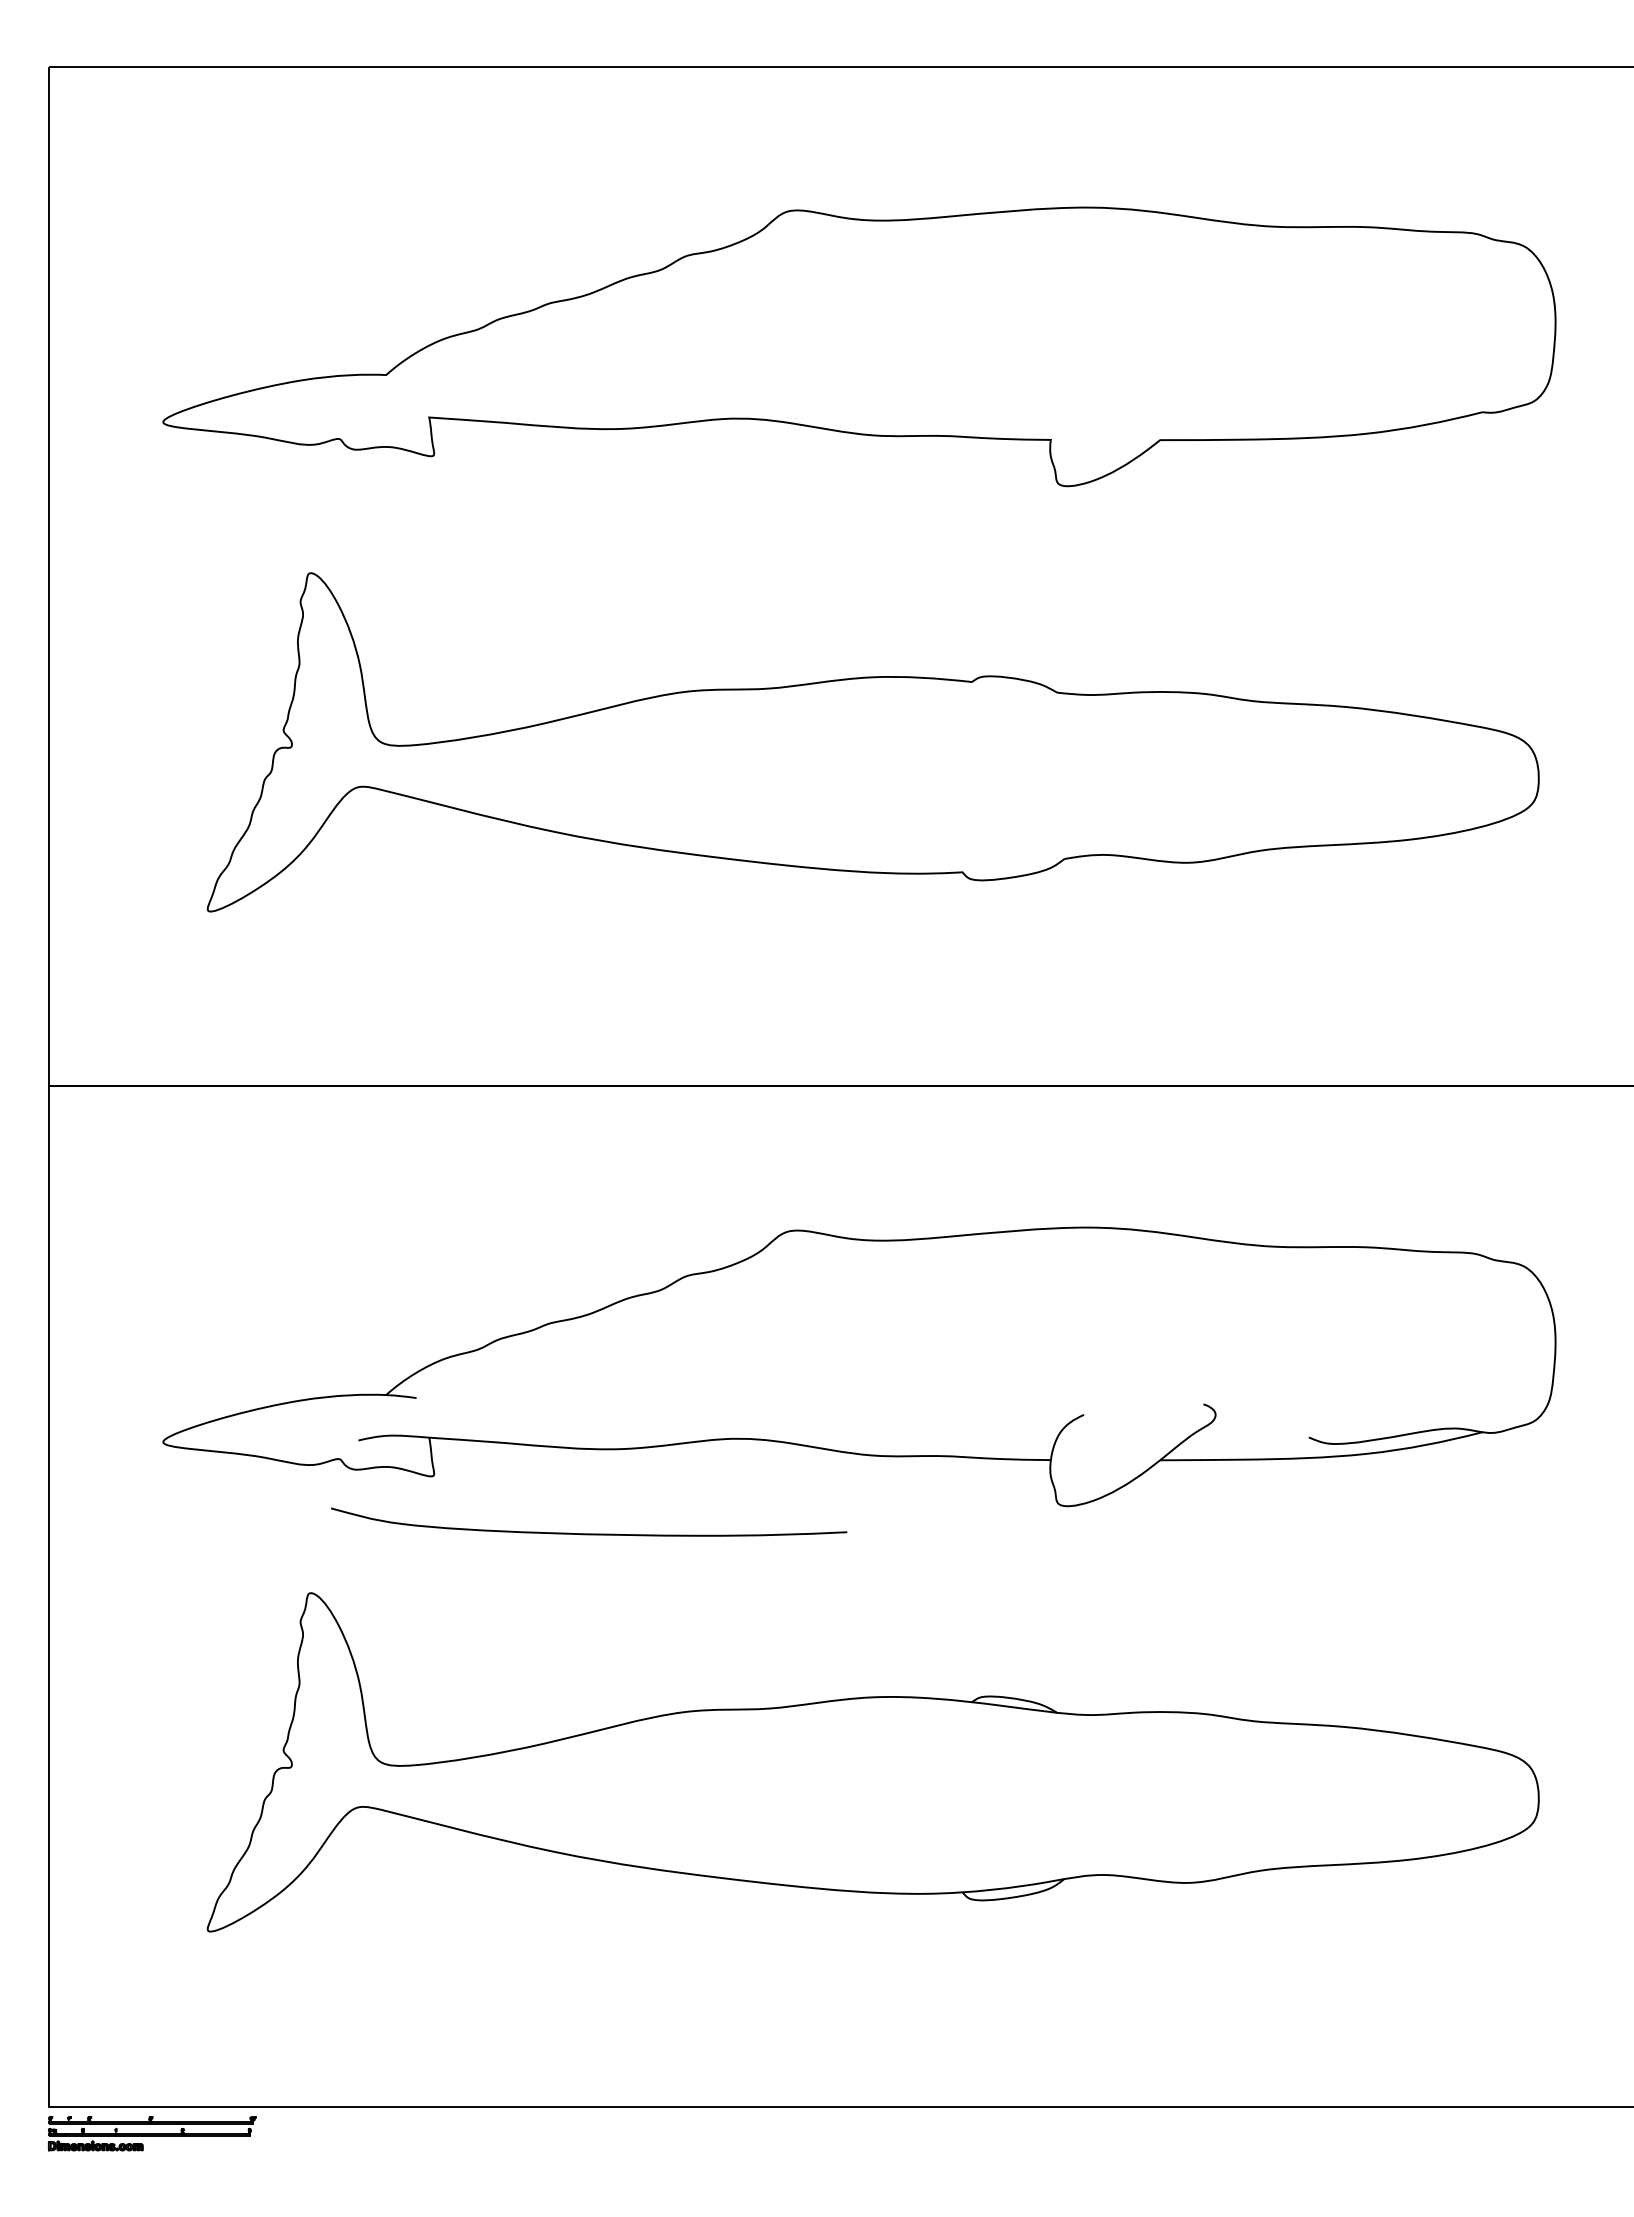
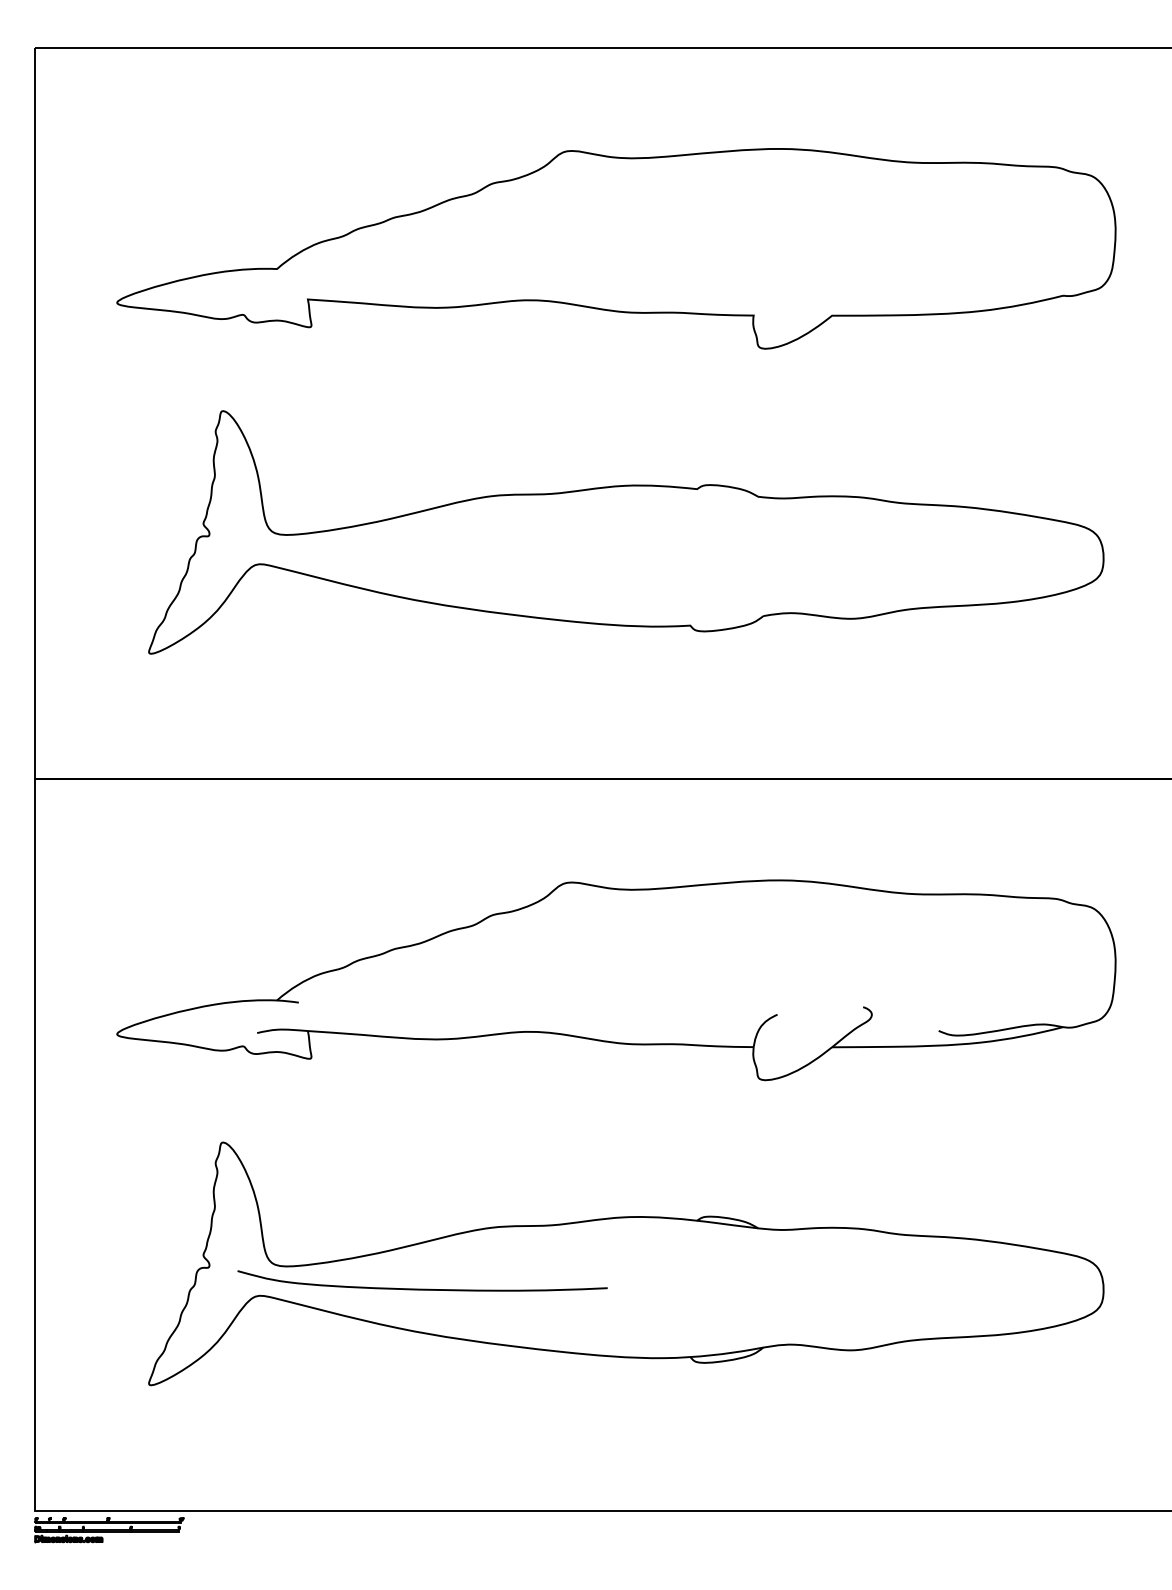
curve: (589, 1533) -> (422, 1289), moved

